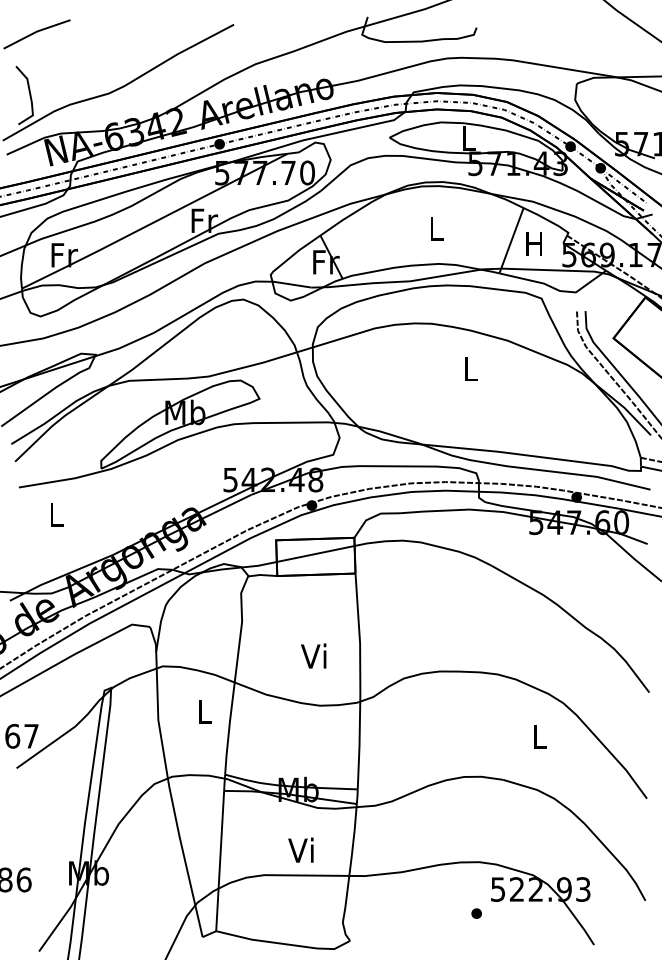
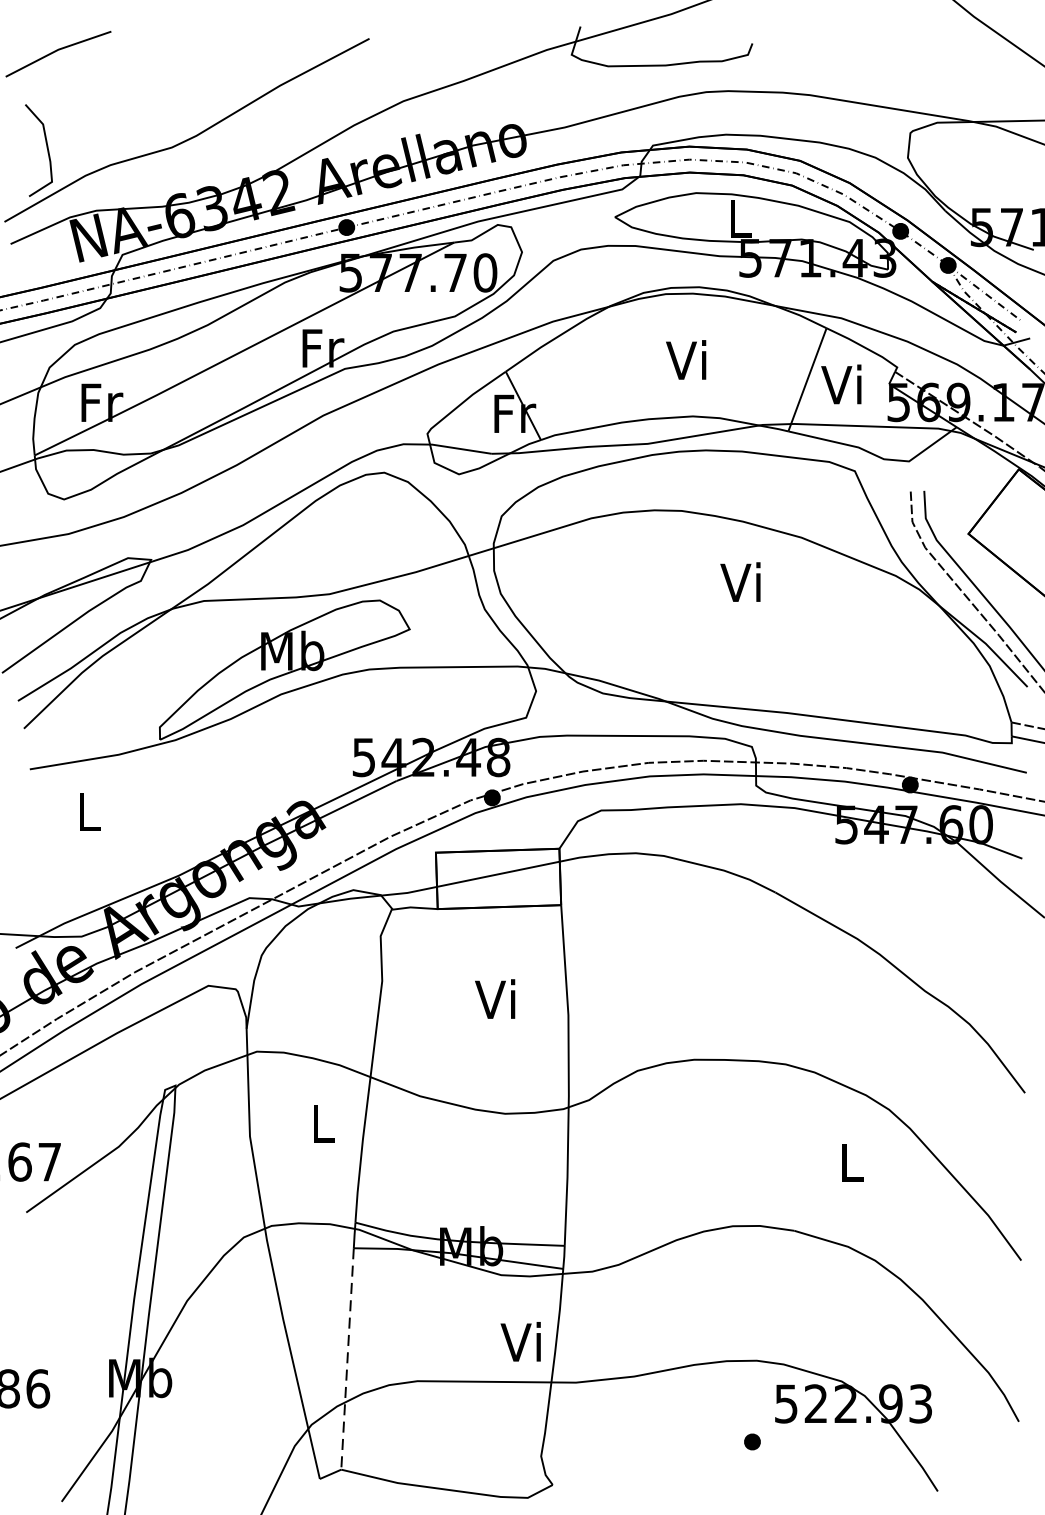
text: (434, 227) -> (685, 358), L -> Vi
text: (532, 243) -> (840, 384), H -> Vi
text: (468, 368) -> (739, 581), L -> Vi
text: (313, 655) -> (494, 998), moved
text: (300, 849) -> (520, 1340), moved
line: (220, 861) -> (348, 1359), solid -> dashed

